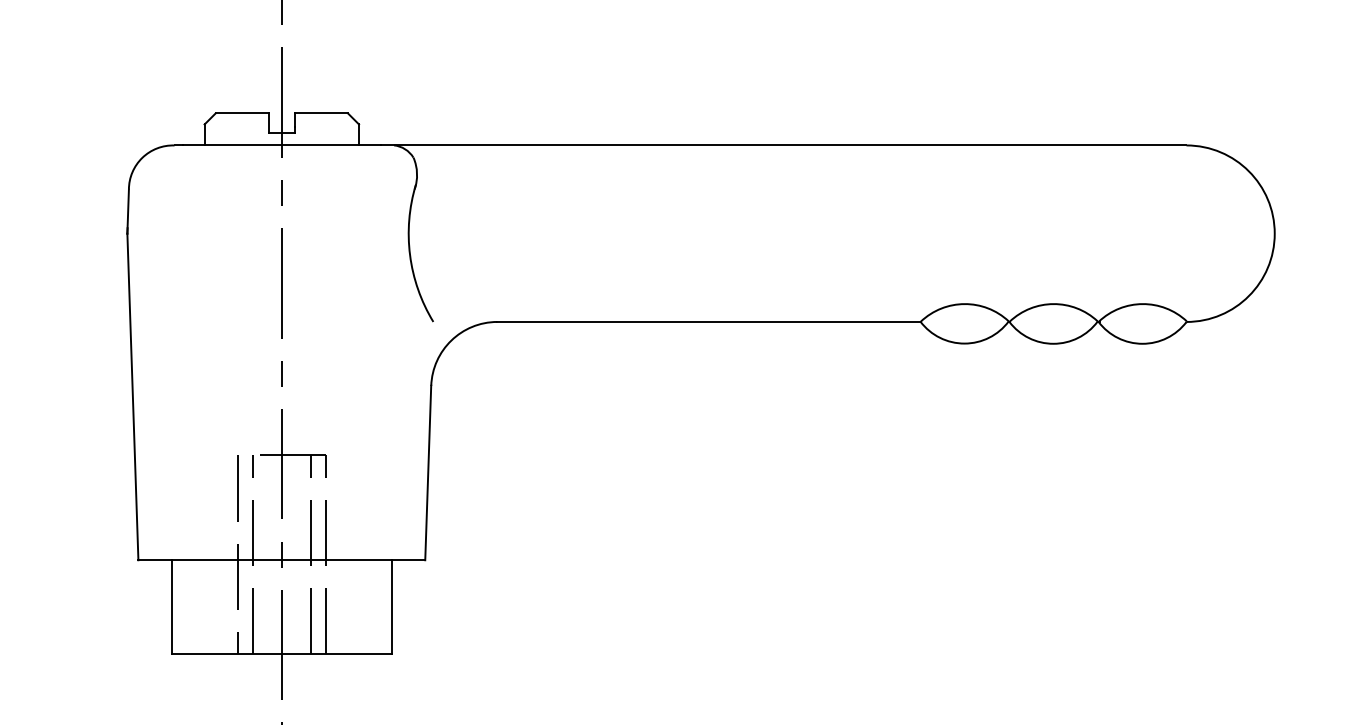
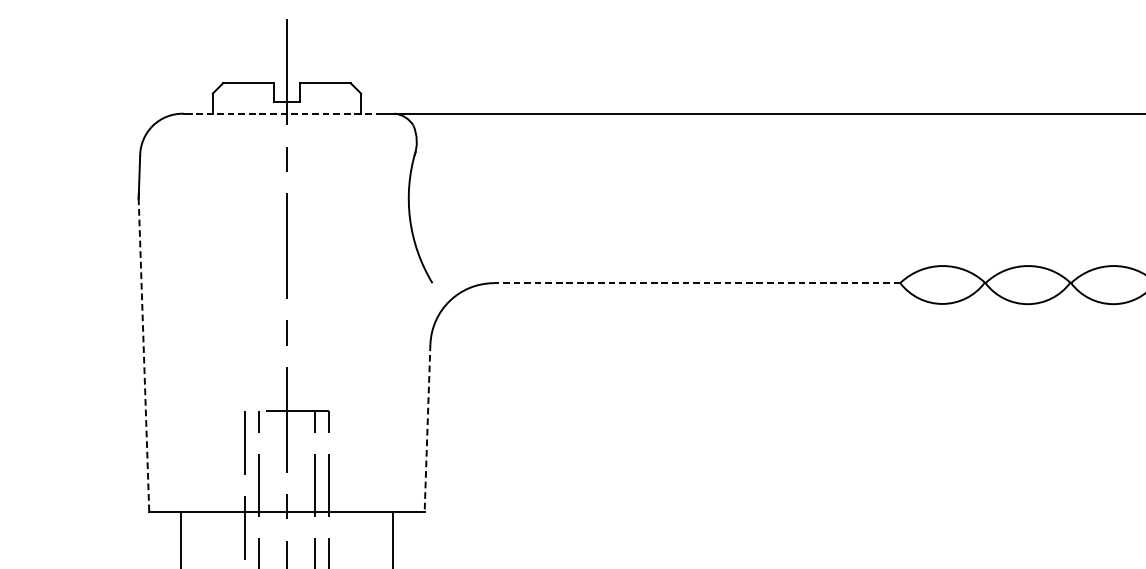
line: (281, 145) -> (286, 113), solid -> dashed
line: (709, 321) -> (697, 282), solid -> dashed
line: (132, 397) -> (143, 355), solid -> dashed
line: (428, 473) -> (427, 428), solid -> dashed

